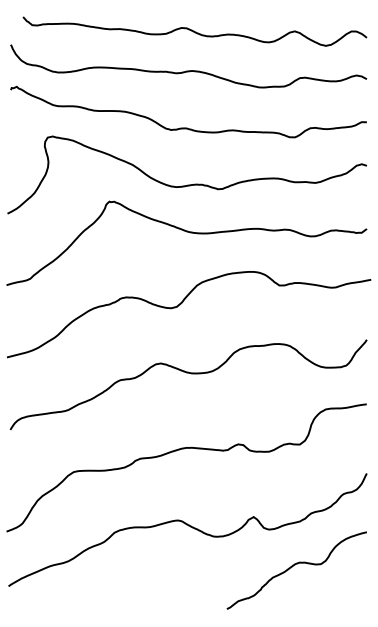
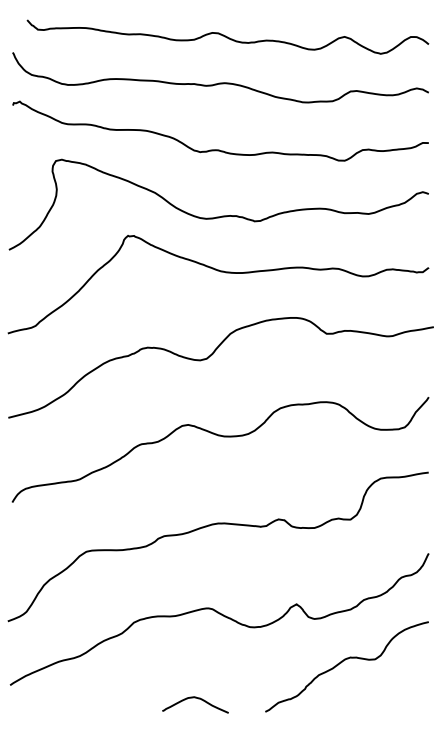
curve: (169, 598) -> (198, 699), added

